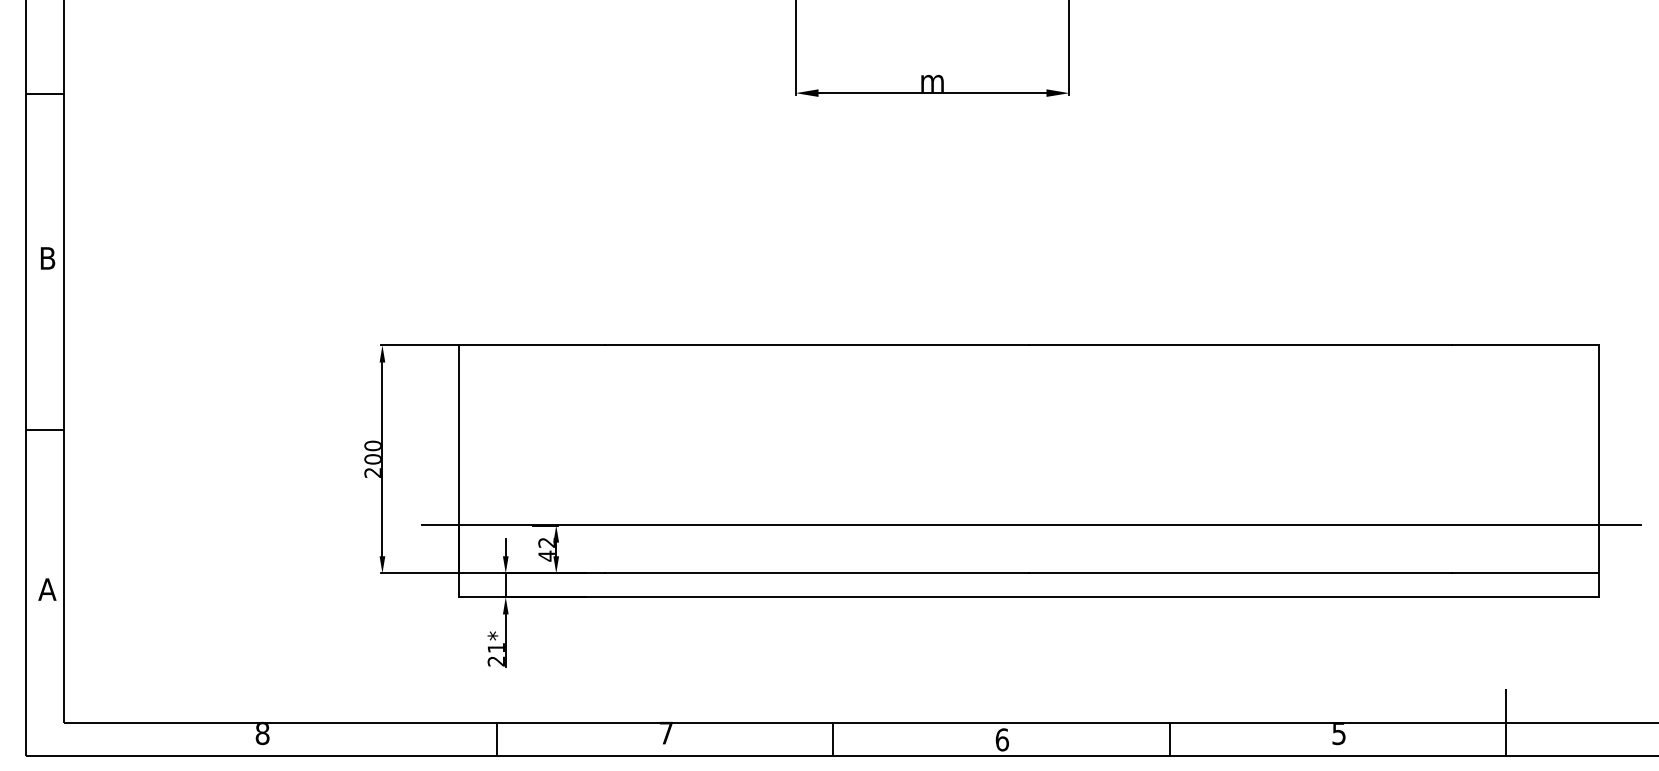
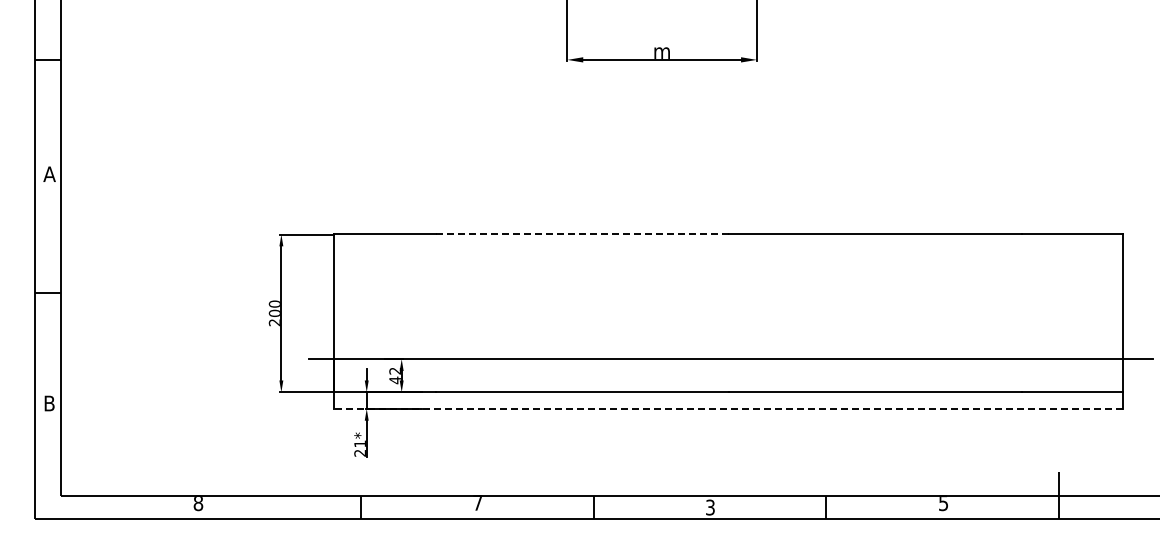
text: (47, 257) -> (49, 173), B -> A
line: (817, 345) -> (582, 234), solid -> dashed
text: (47, 589) -> (49, 403), A -> B
line: (1028, 596) -> (728, 408), solid -> dashed
text: (1002, 739) -> (710, 507), 6 -> 3

